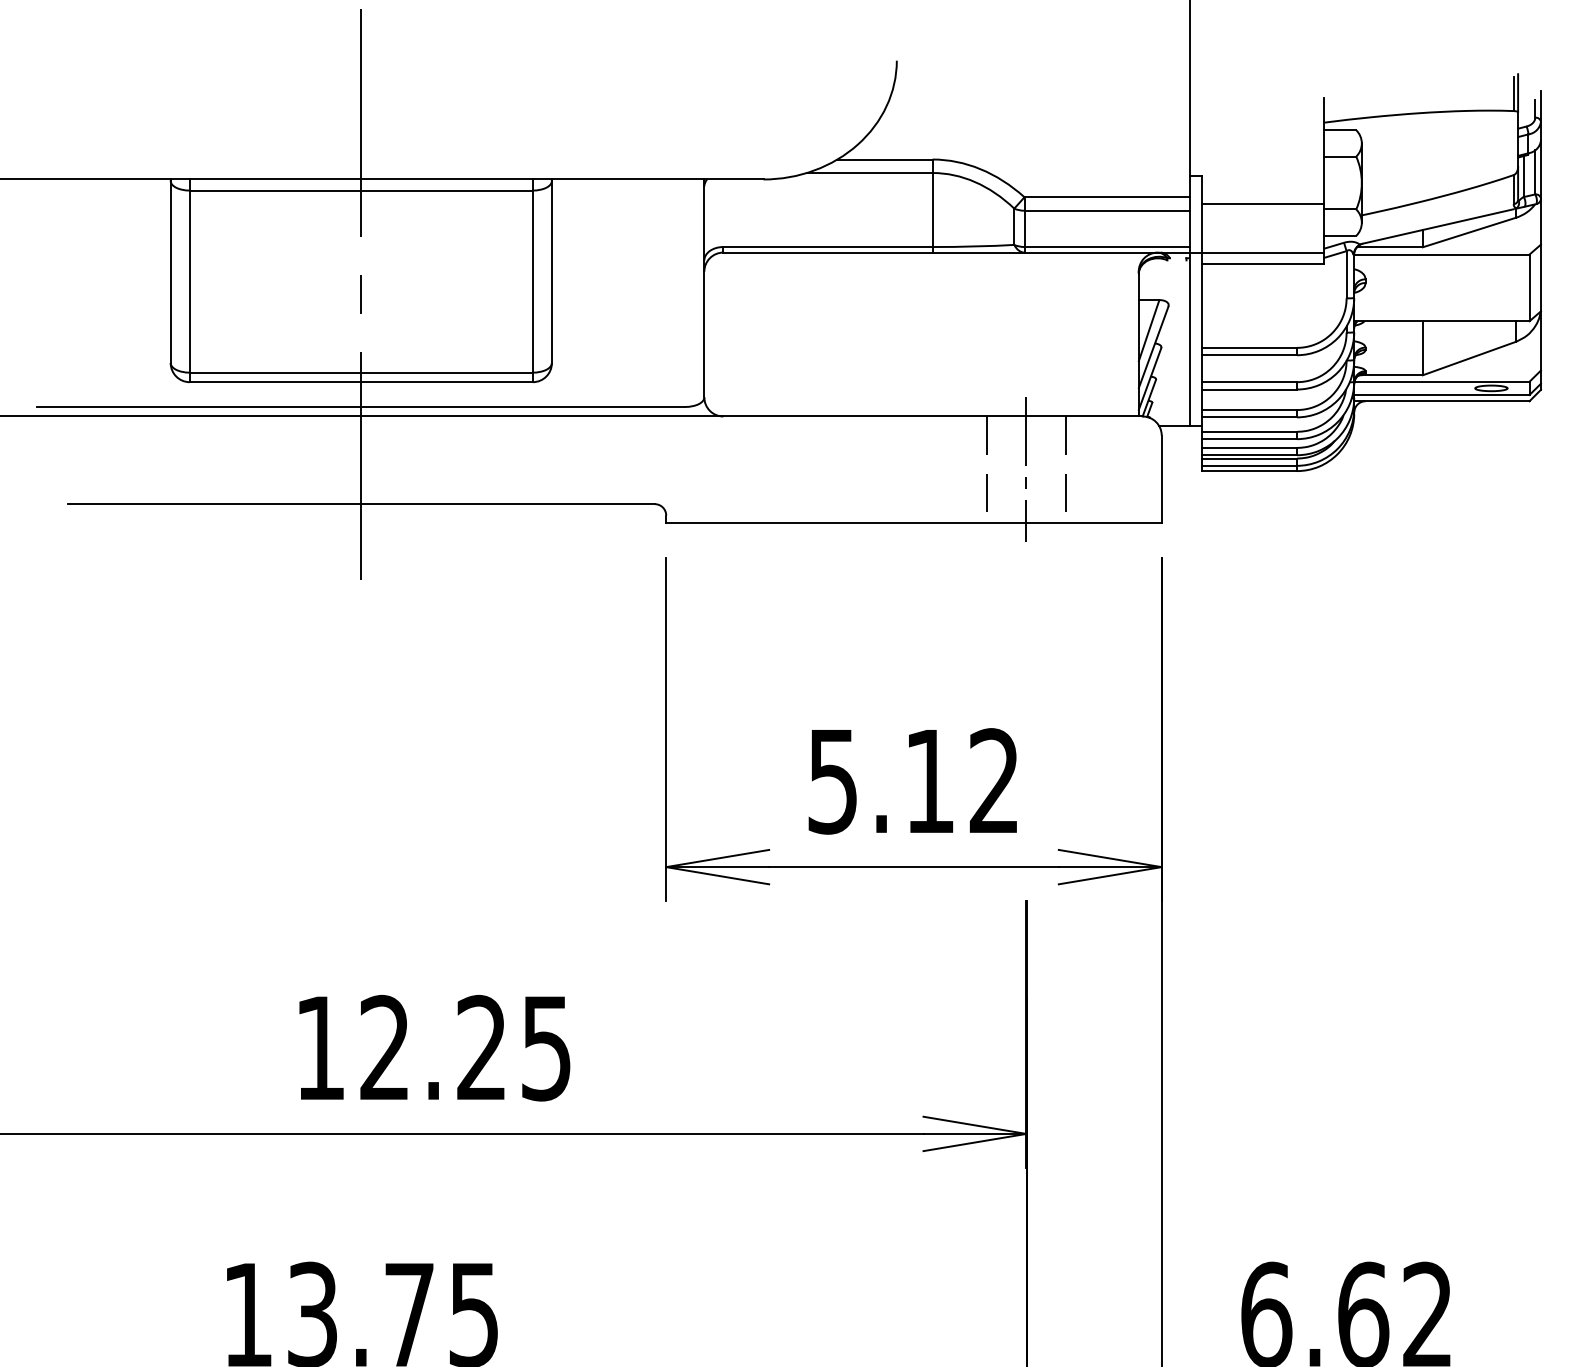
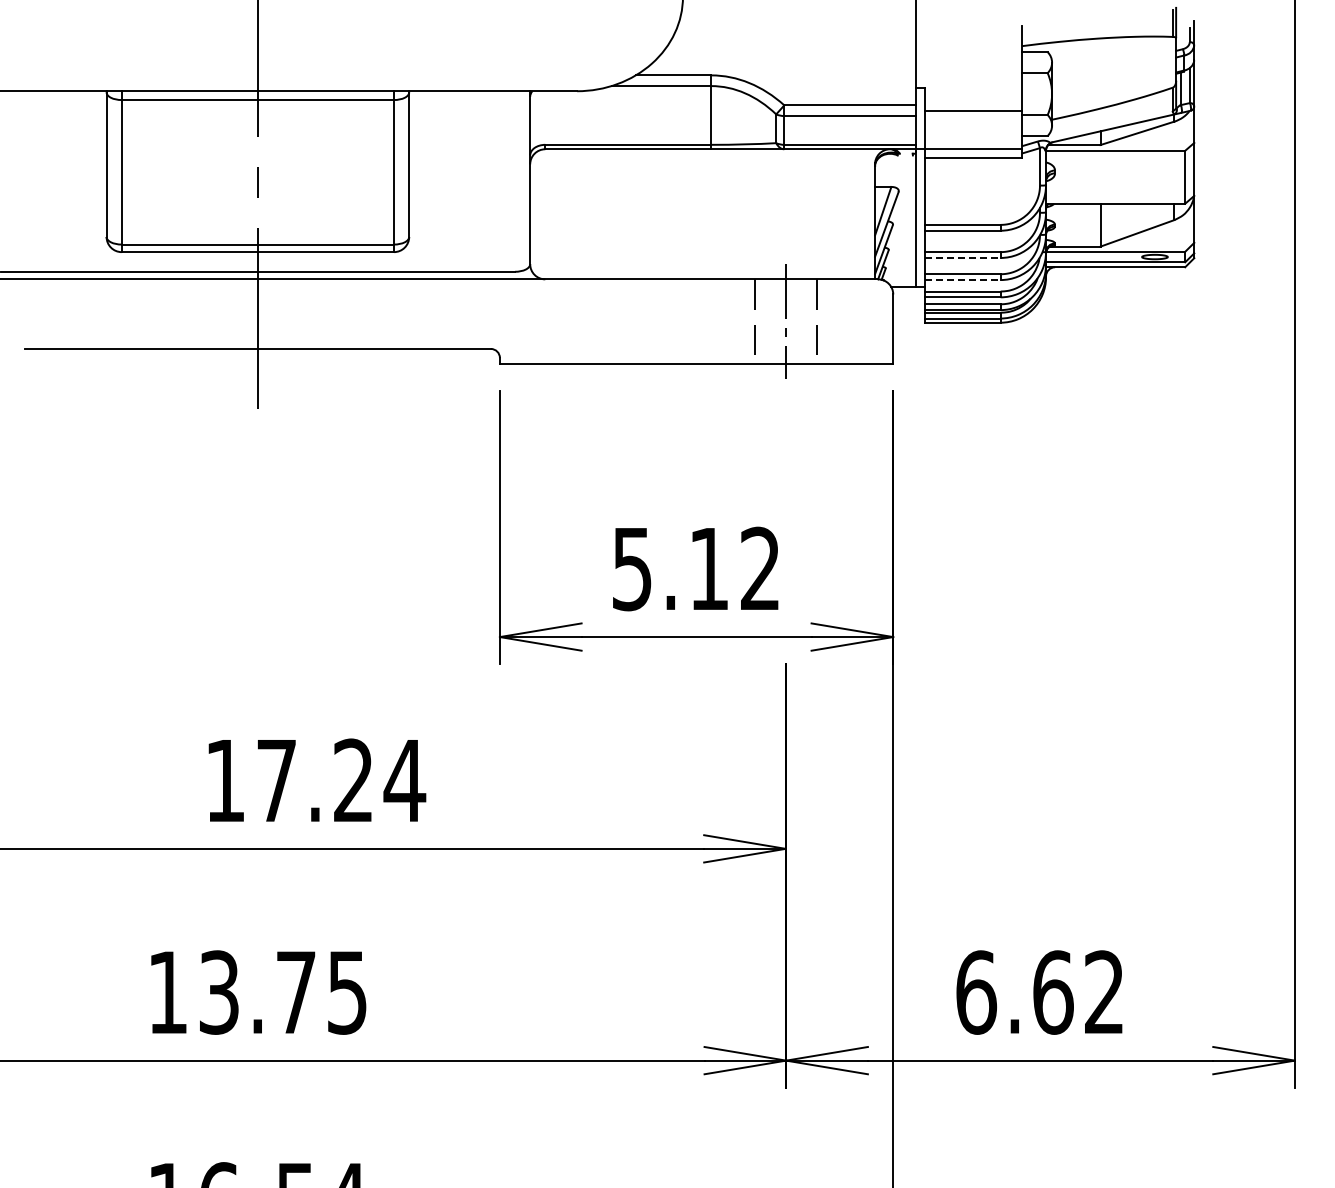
line: (1248, 388) -> (962, 257), solid -> dashed
line: (1248, 417) -> (962, 280), solid -> dashed
text: (466, 1047) -> (341, 780), 12.25 -> 17.24

